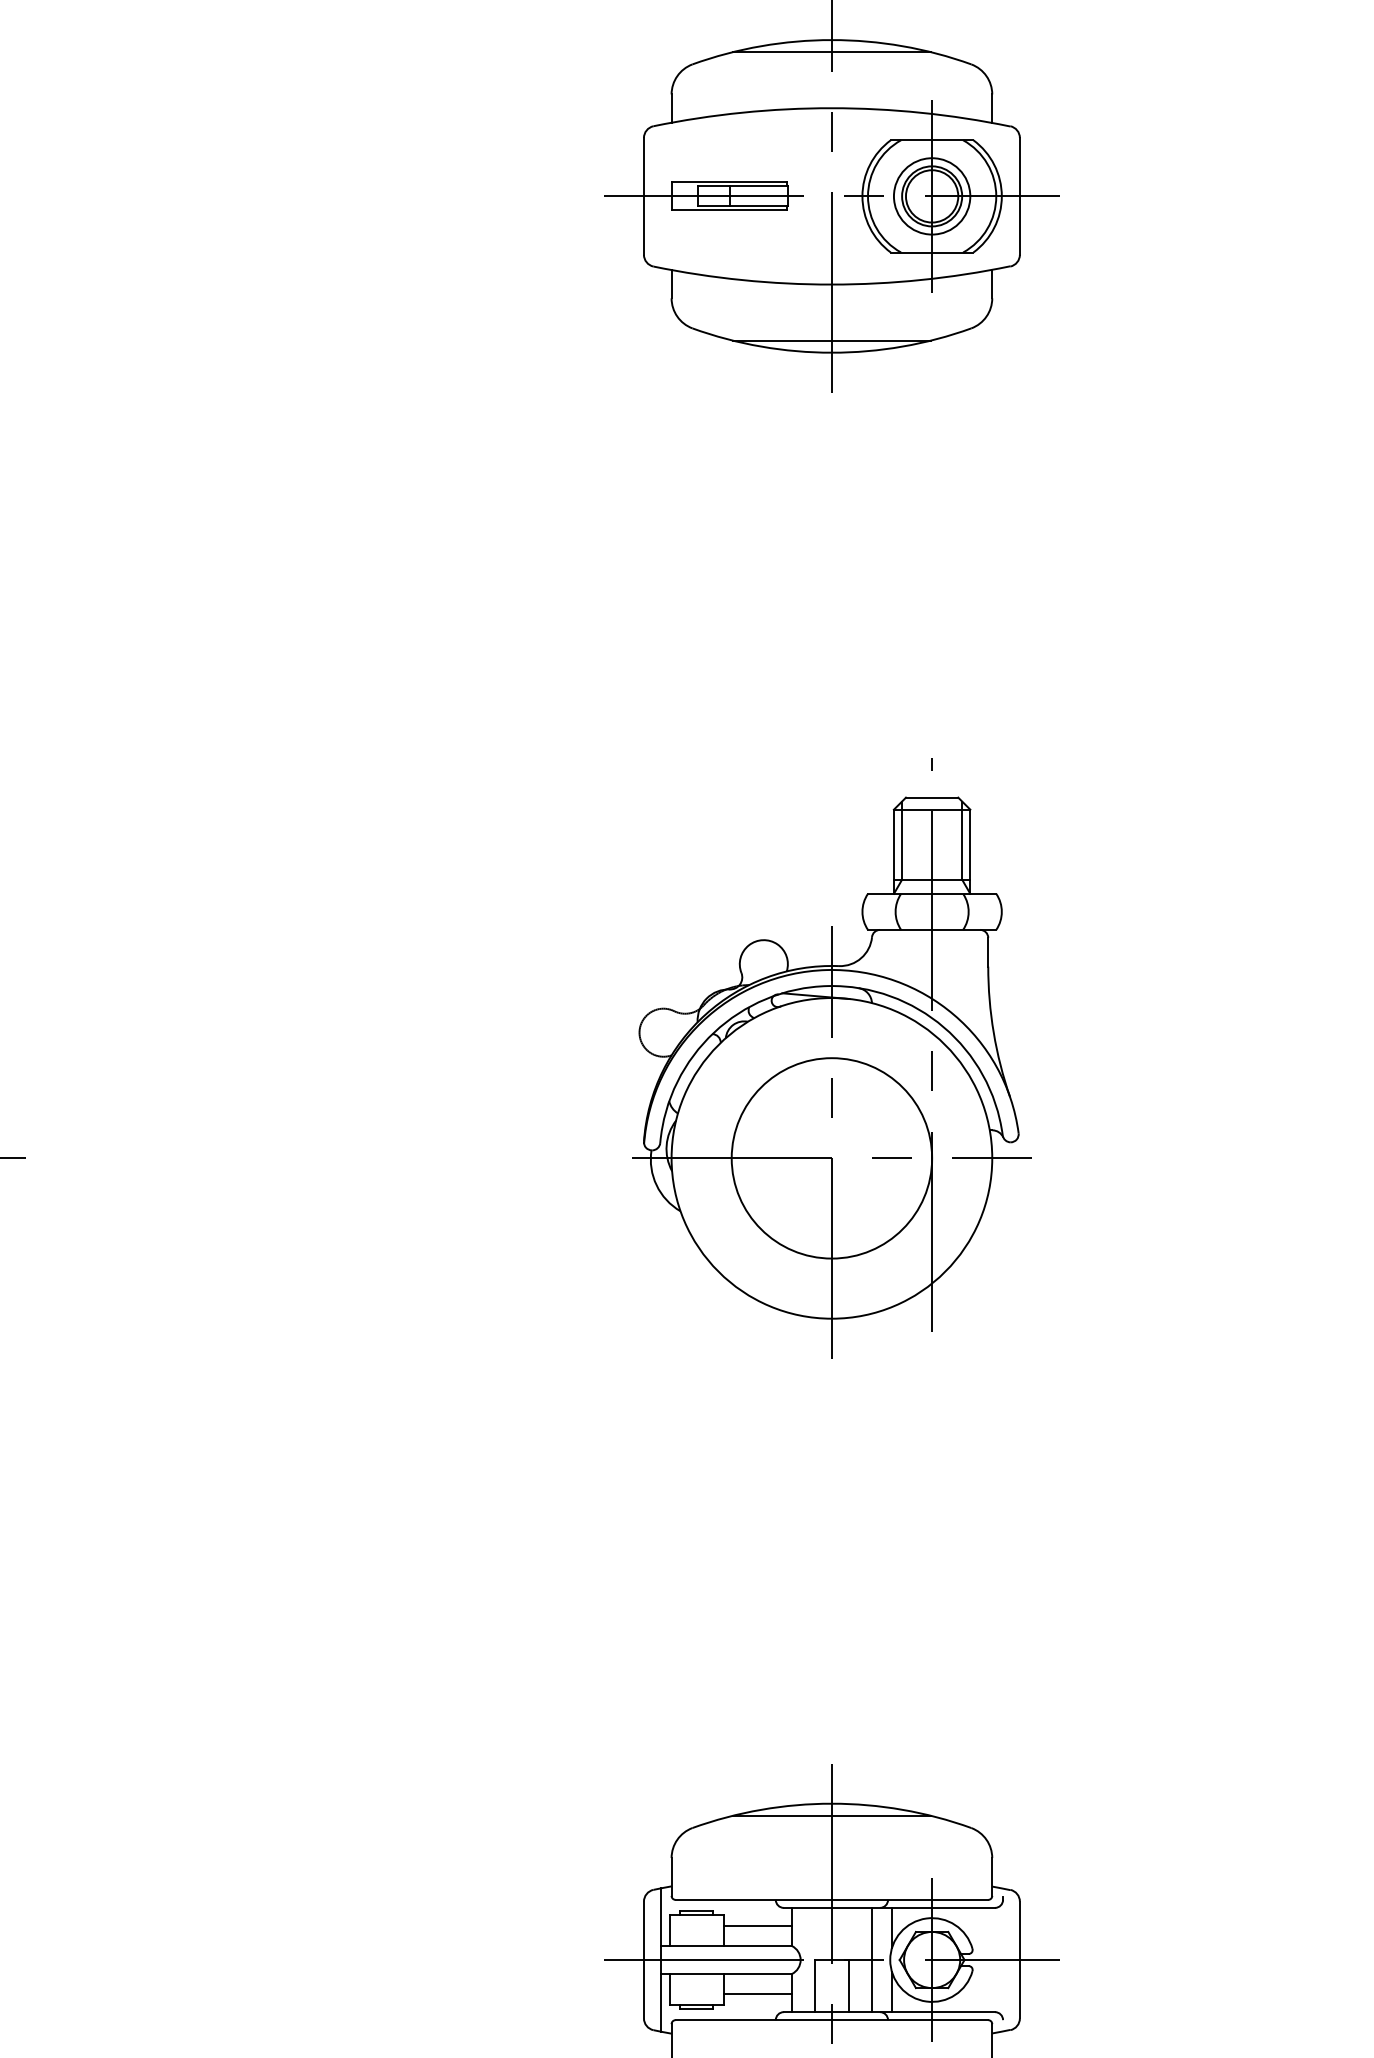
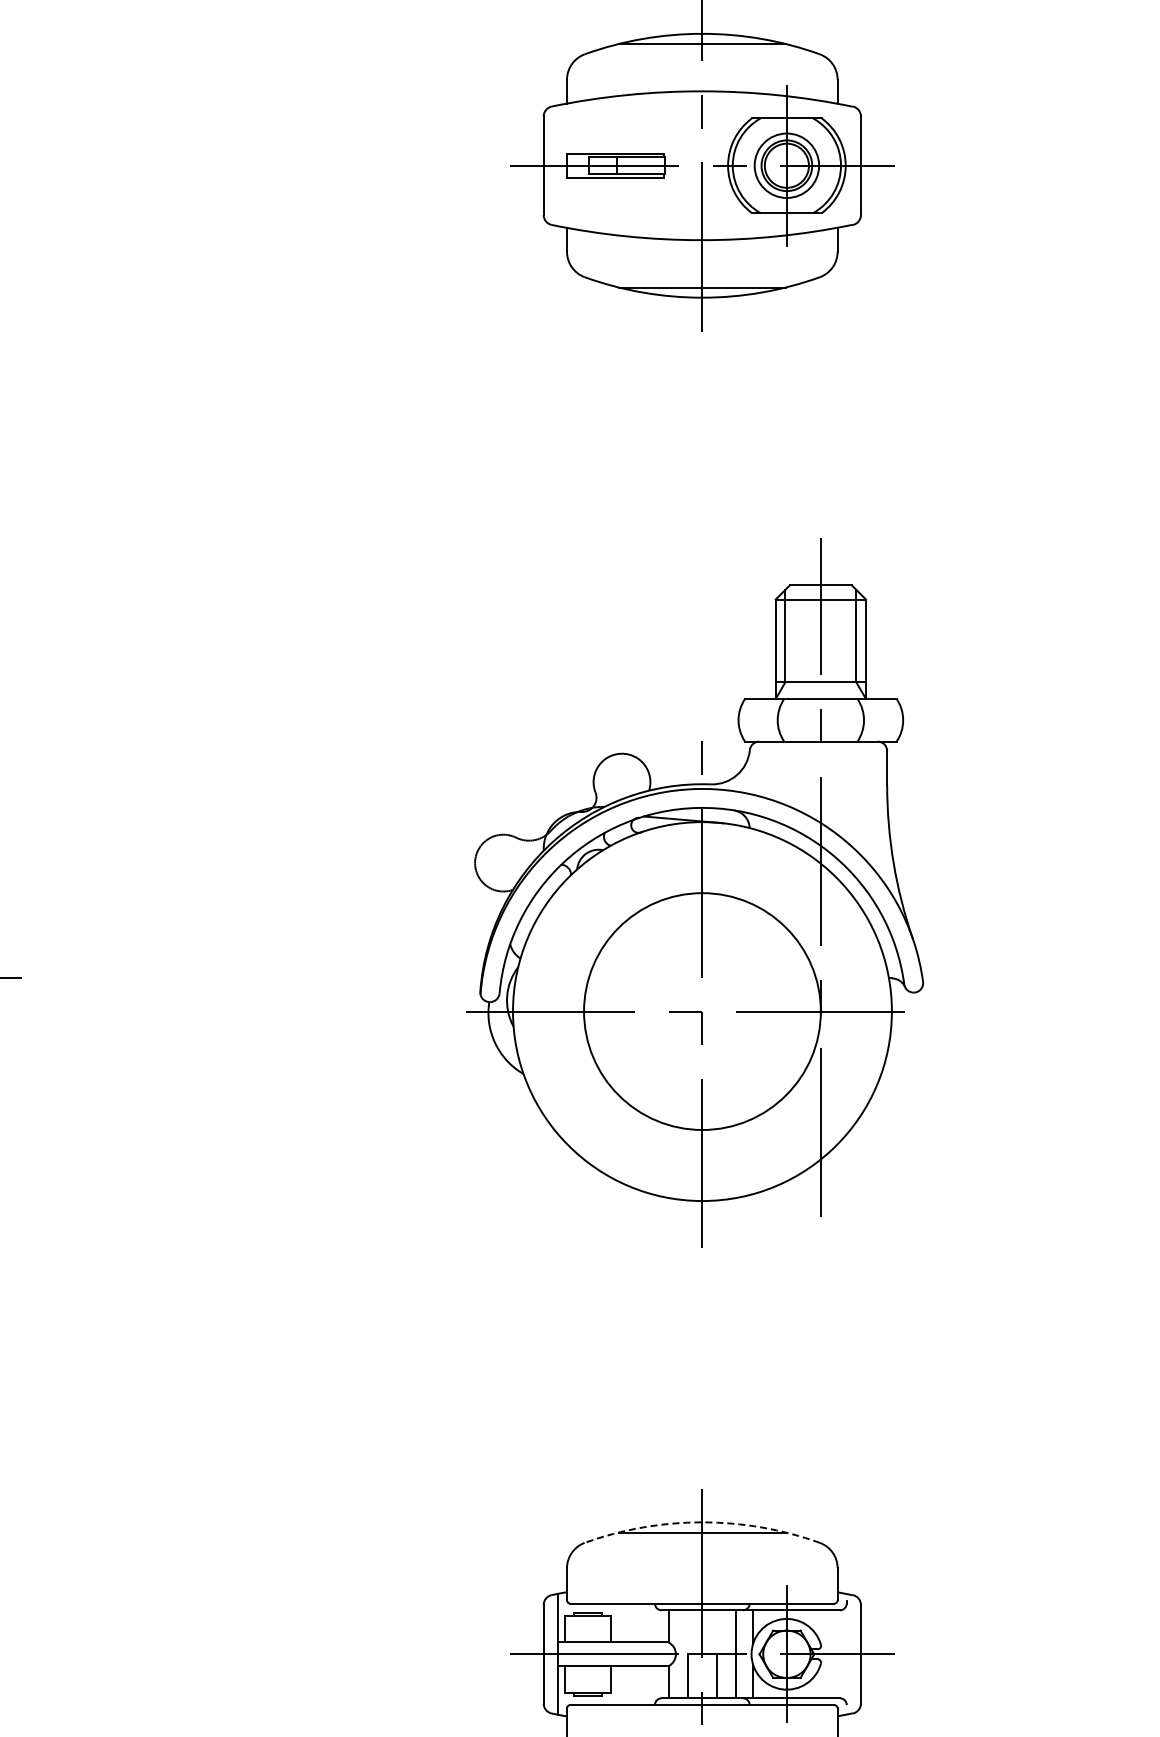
part: (830, 1057) -> (701, 892), size x1.4
arc: (832, 1803) -> (702, 1522), solid -> dashed
line: (757, 1925) -> (639, 1625), removed
line: (757, 1994) -> (639, 1683), removed

